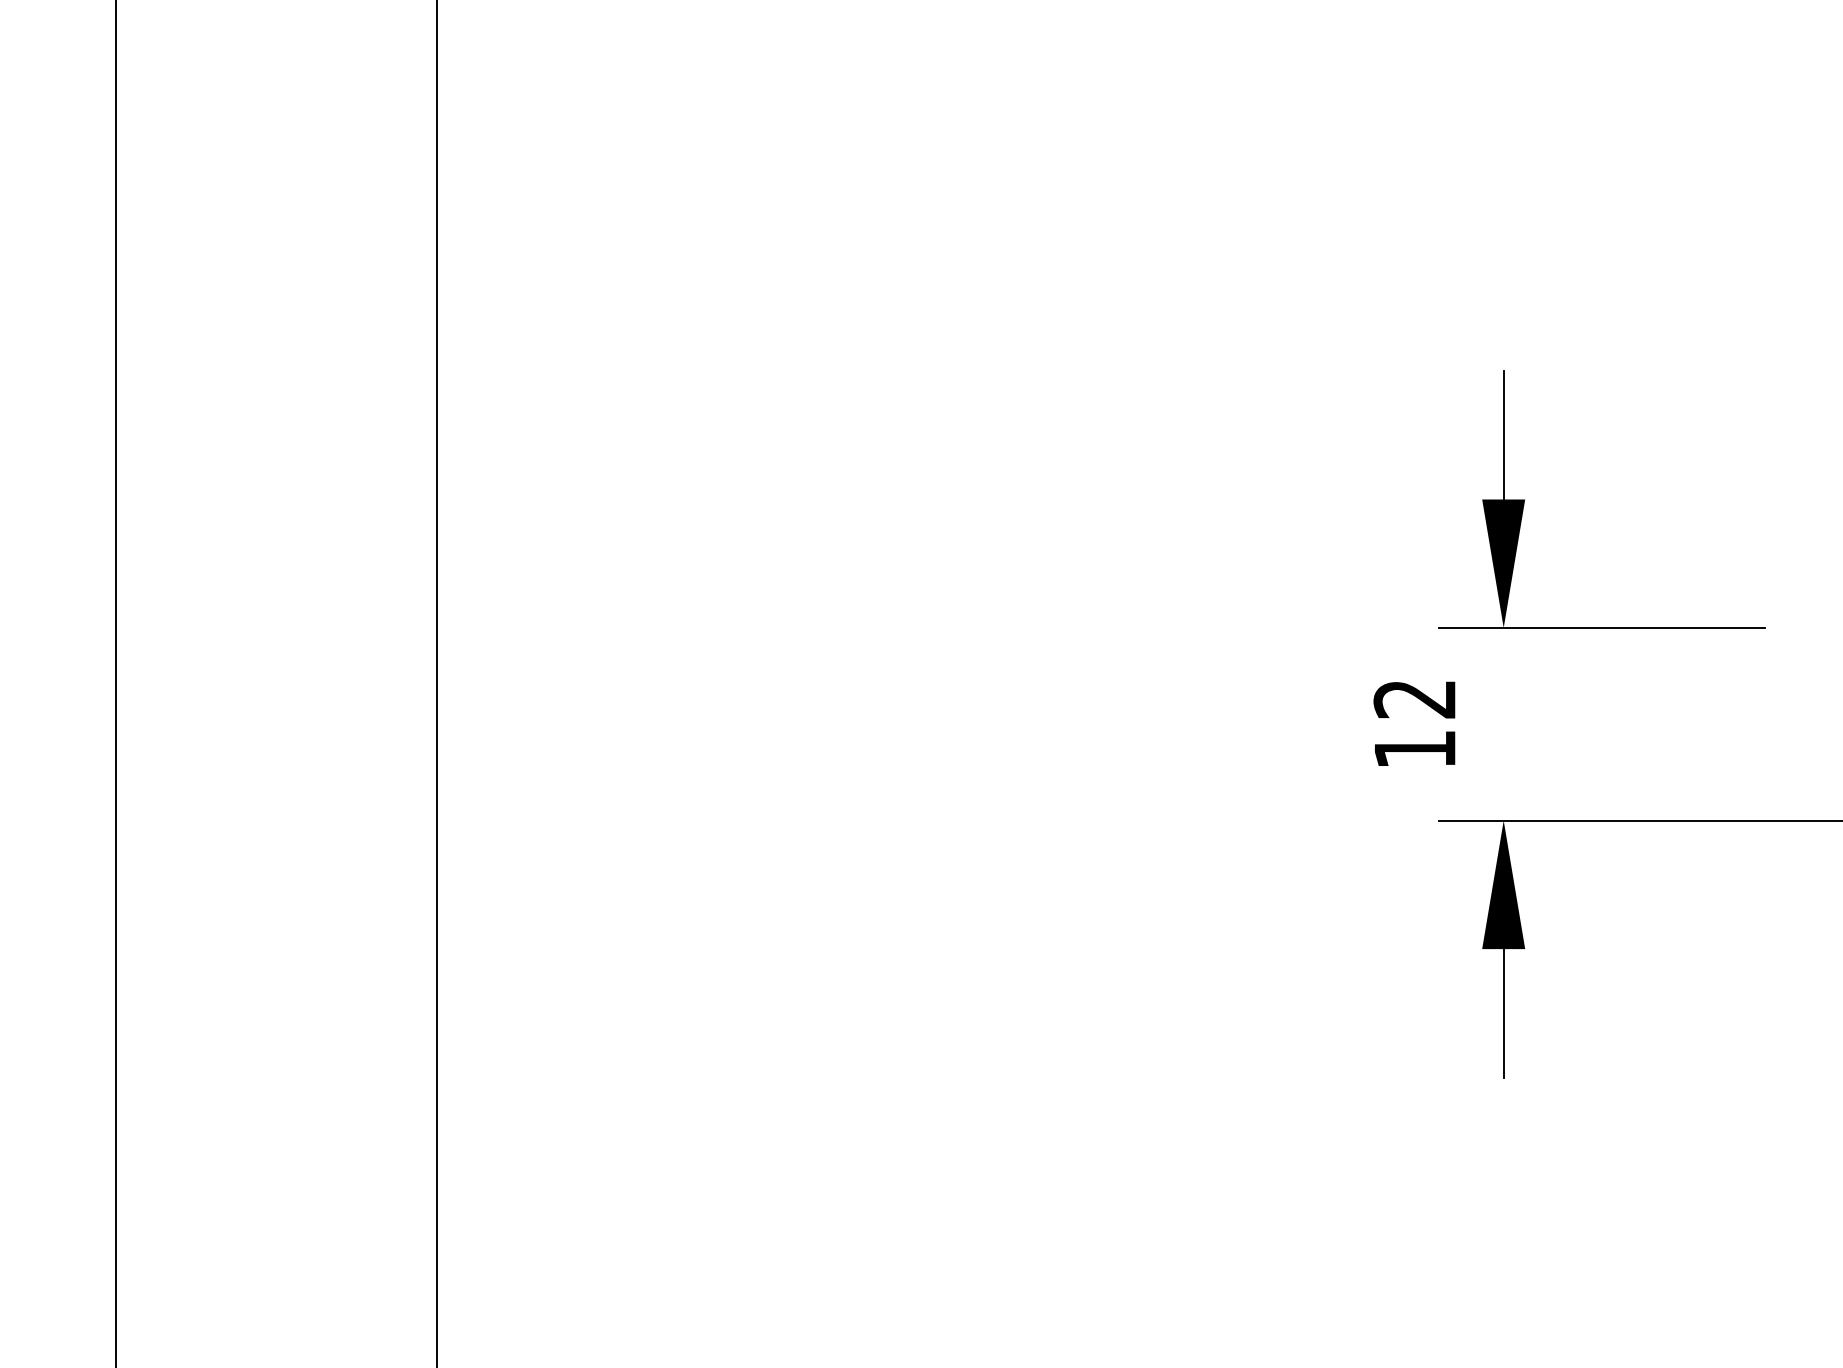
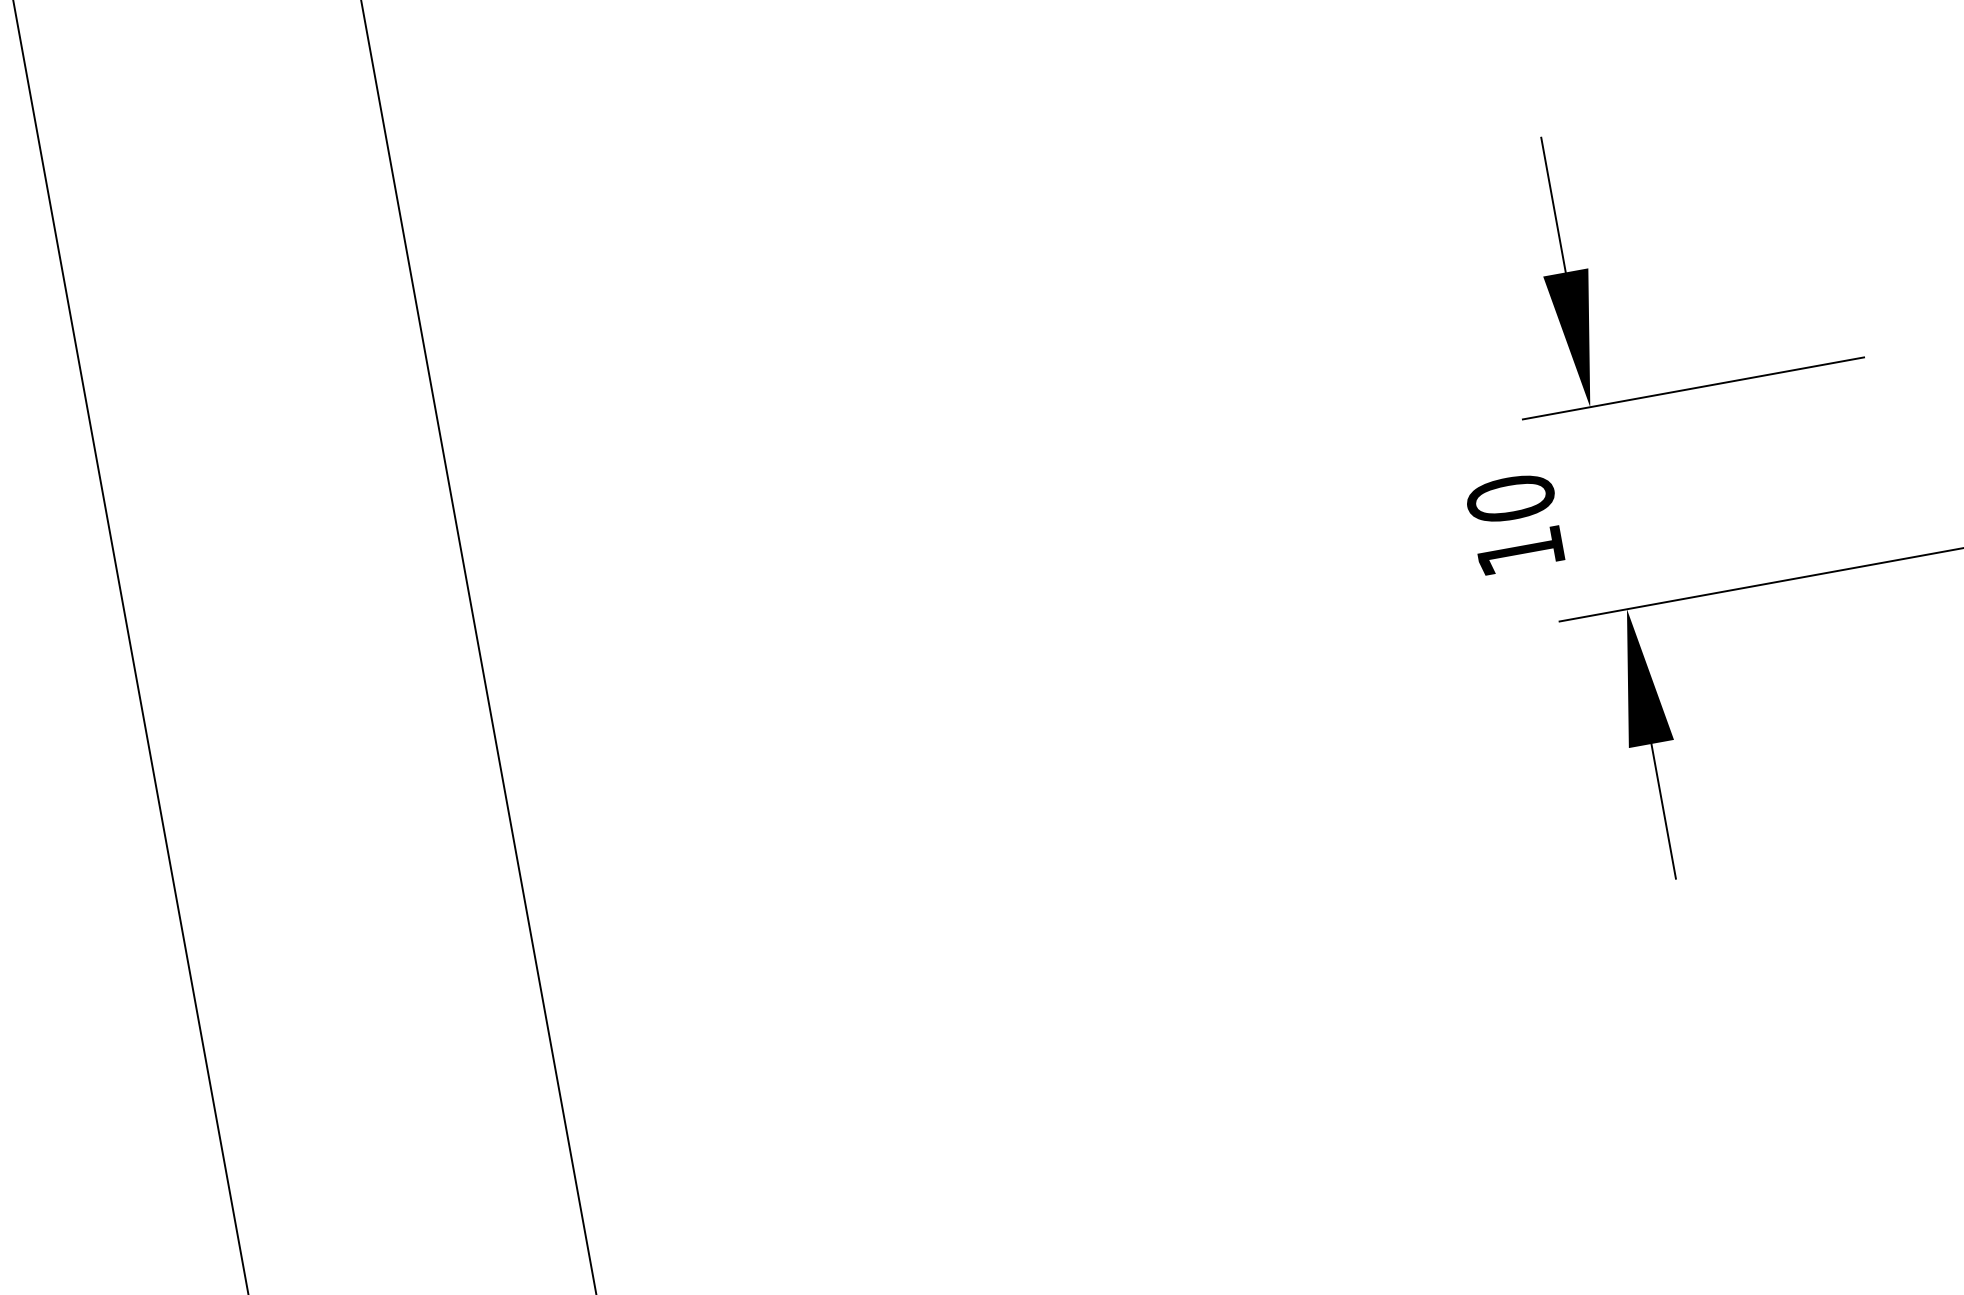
text: (1414, 698) -> (1510, 498), 12 -> 10

